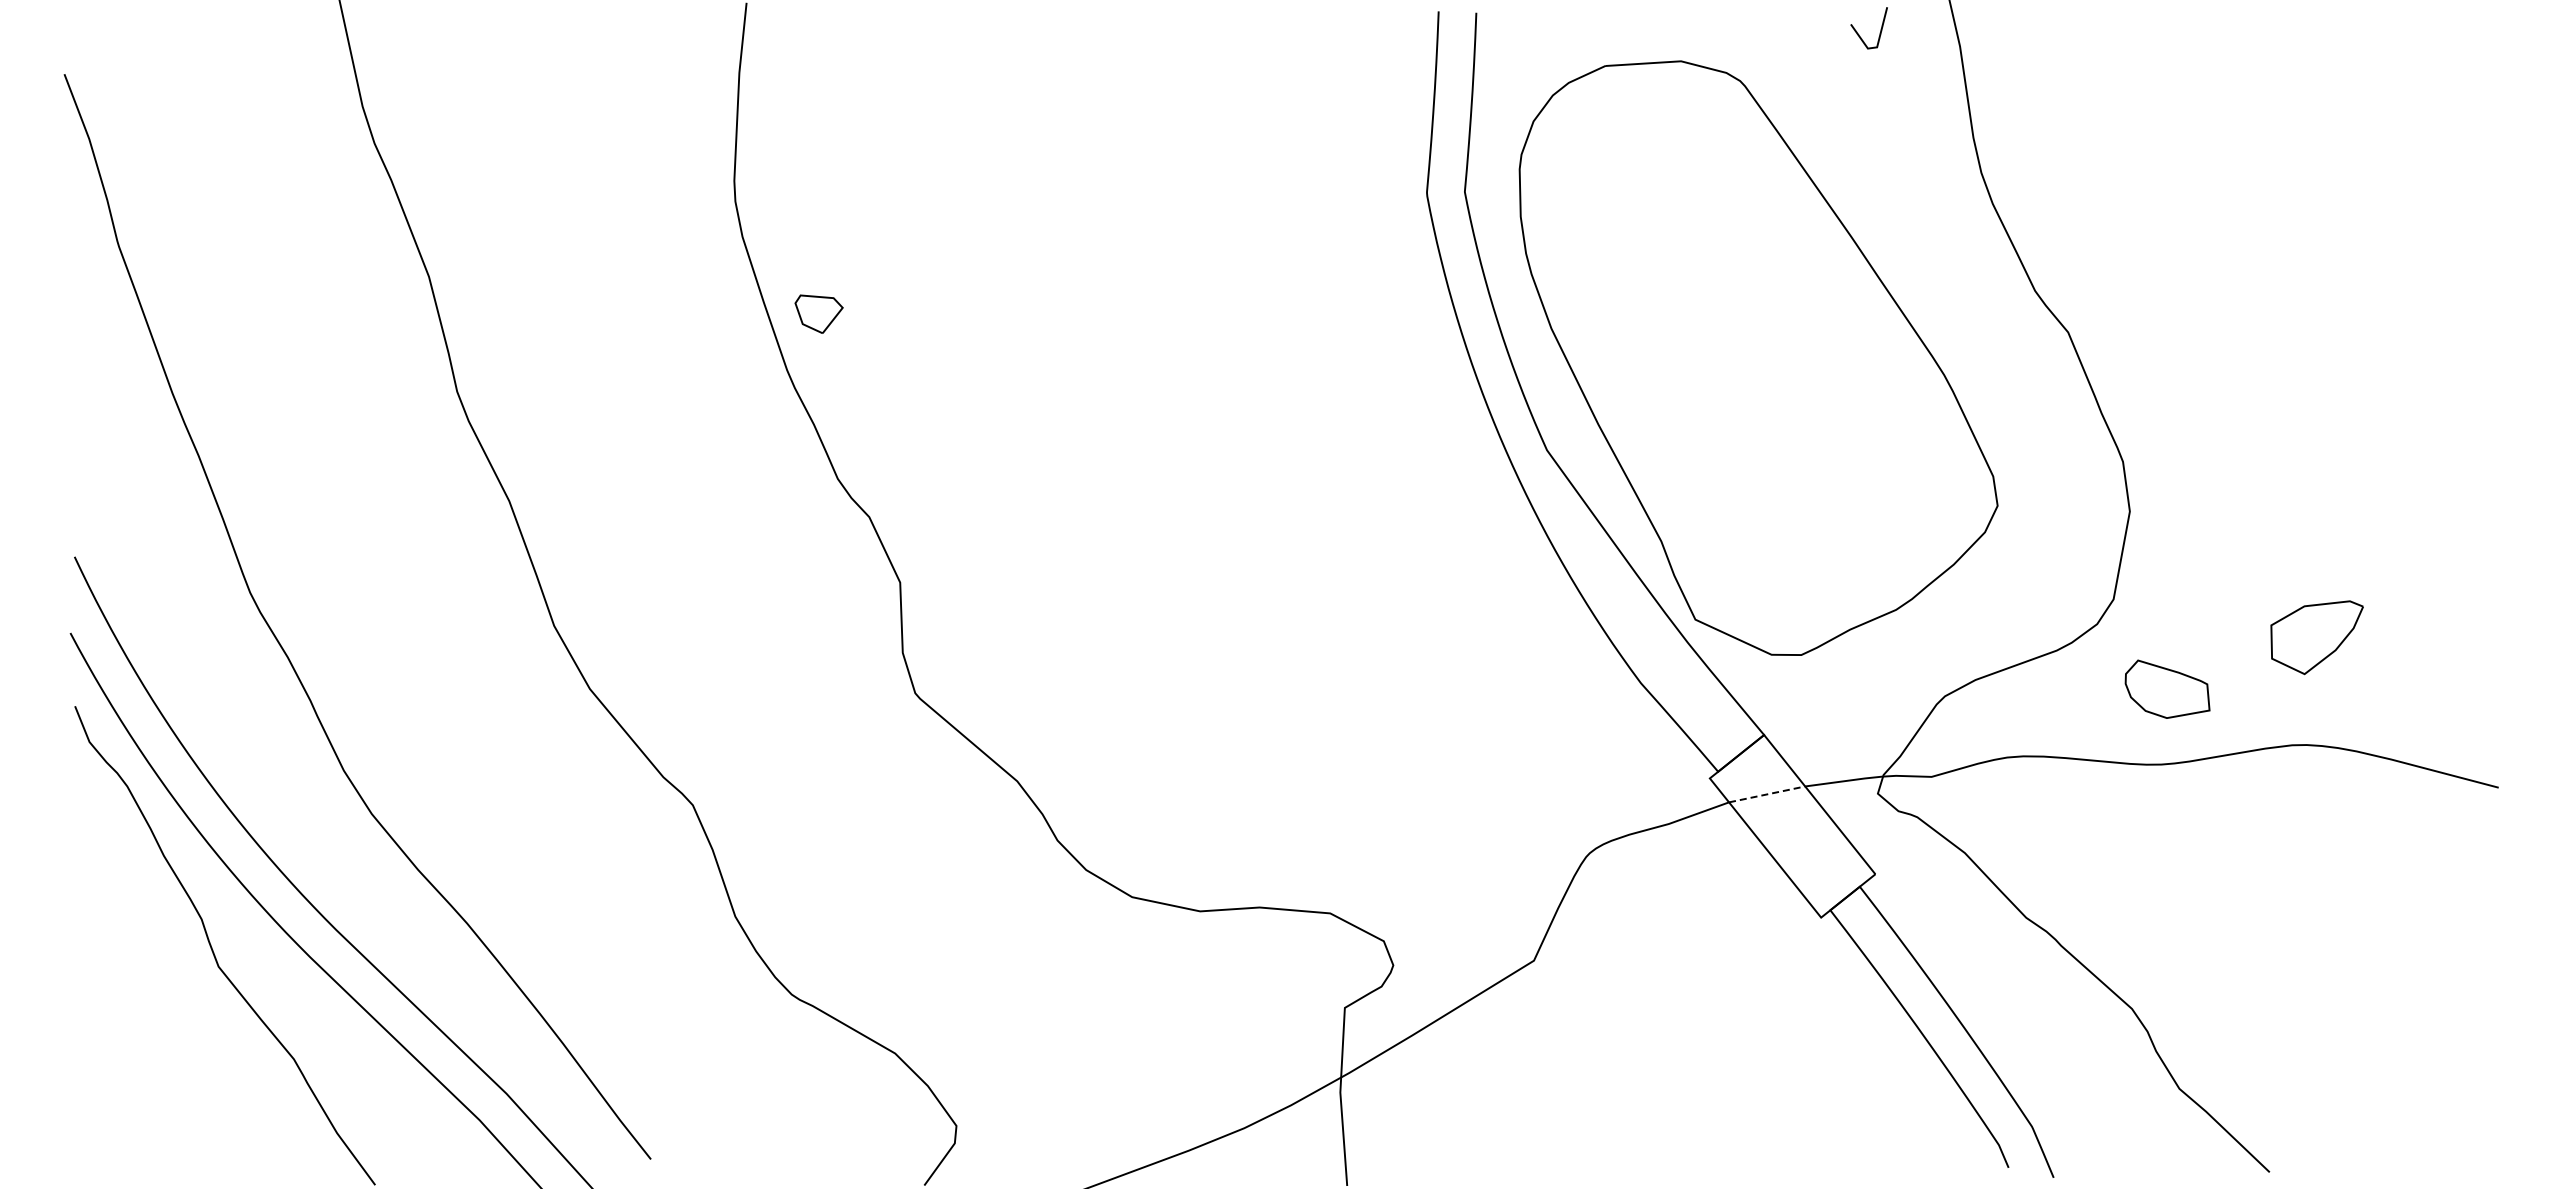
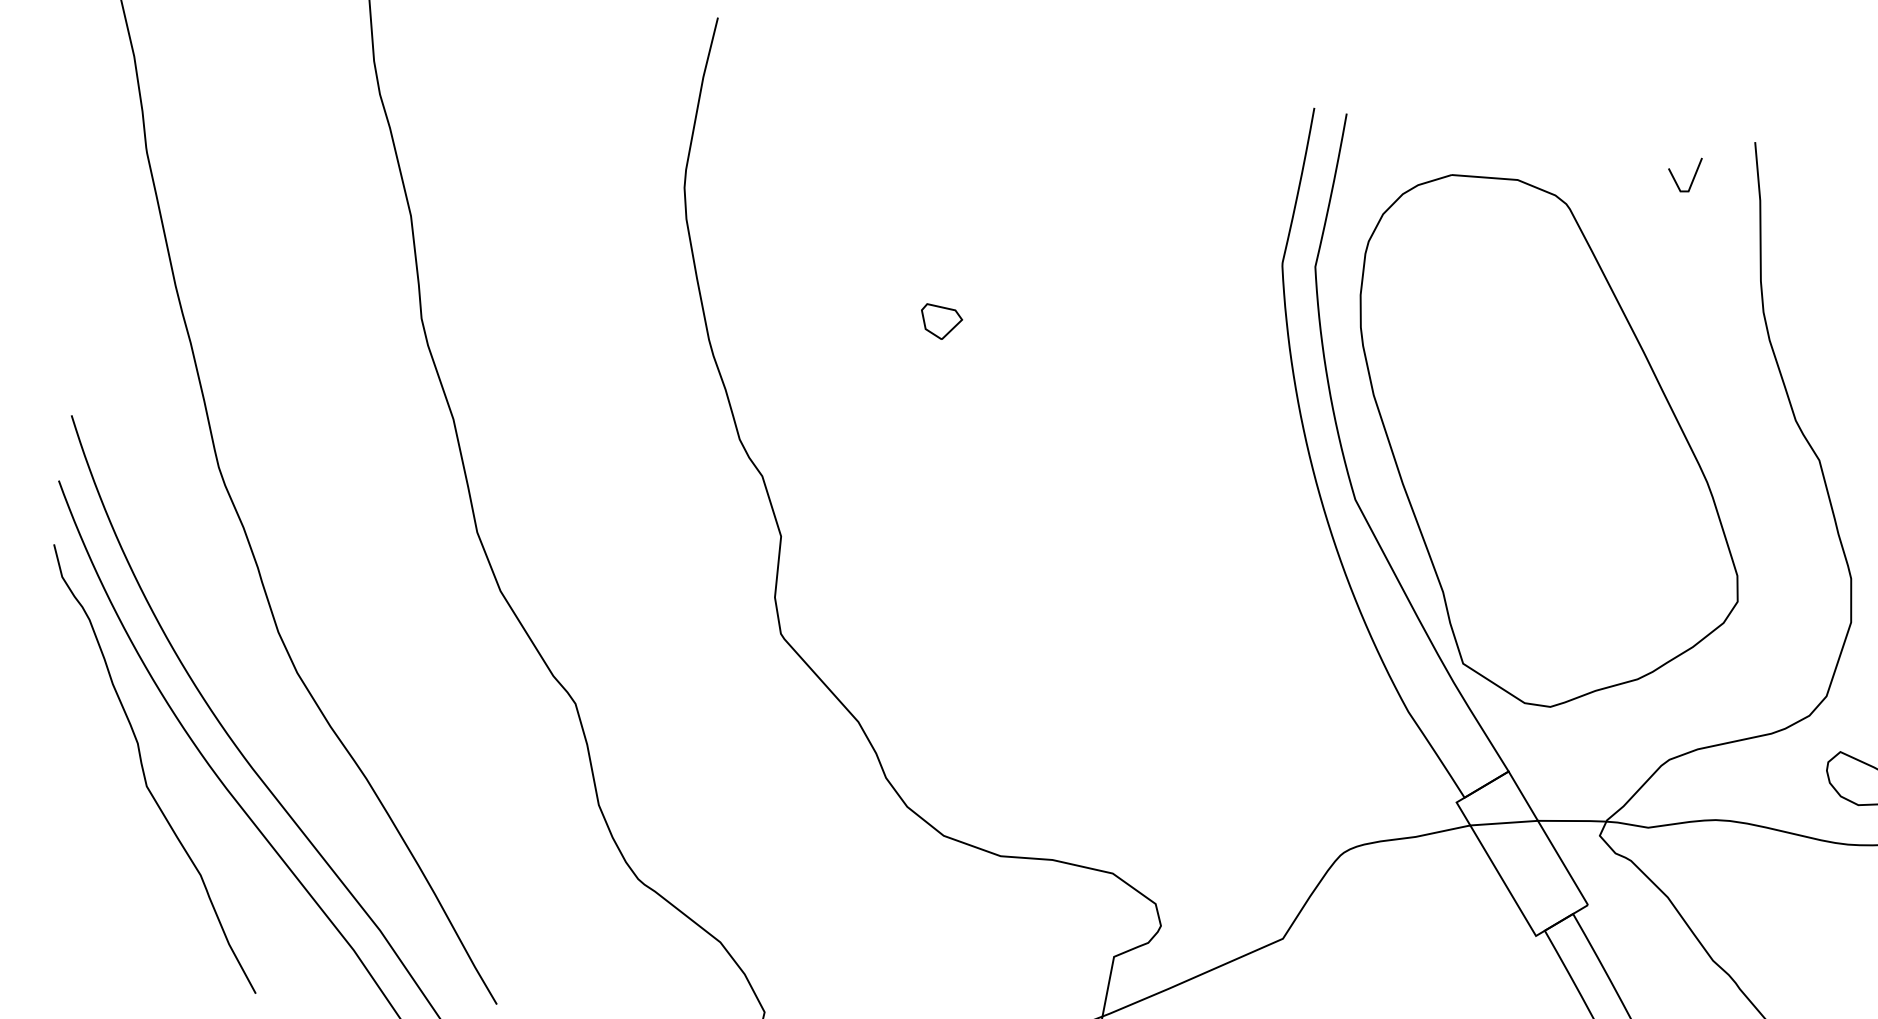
part: (818, 313) -> (940, 321), moved
line: (1767, 794) -> (1504, 823), dashed -> solid

